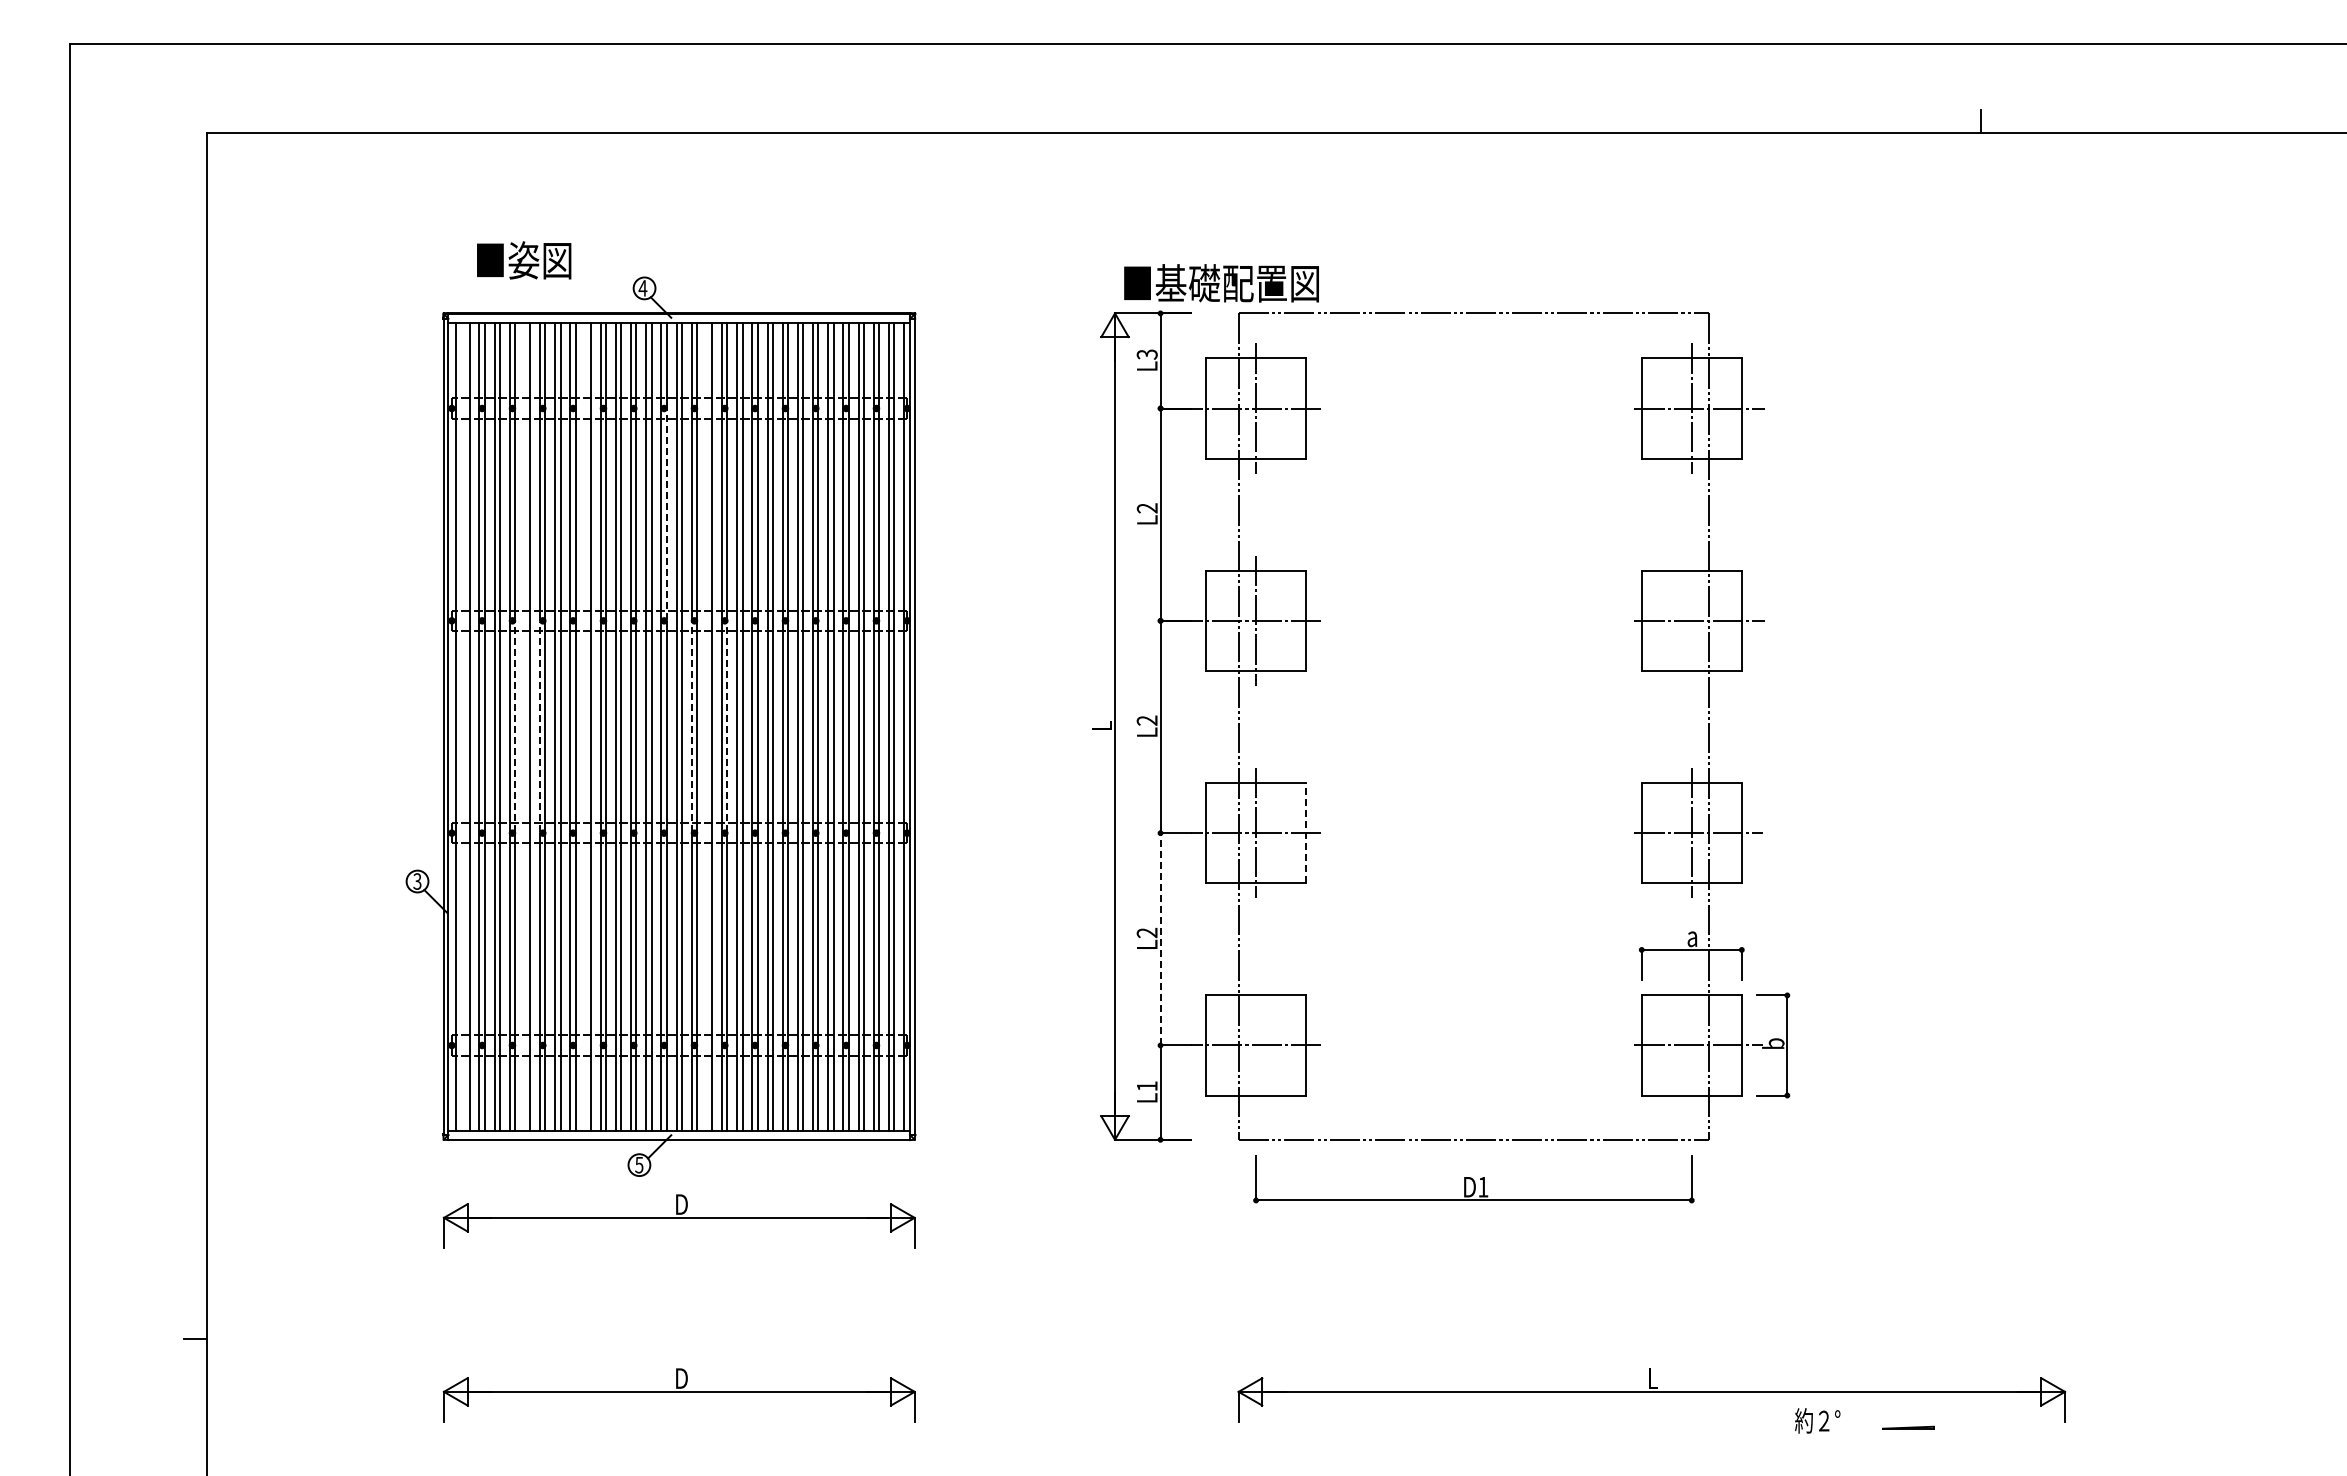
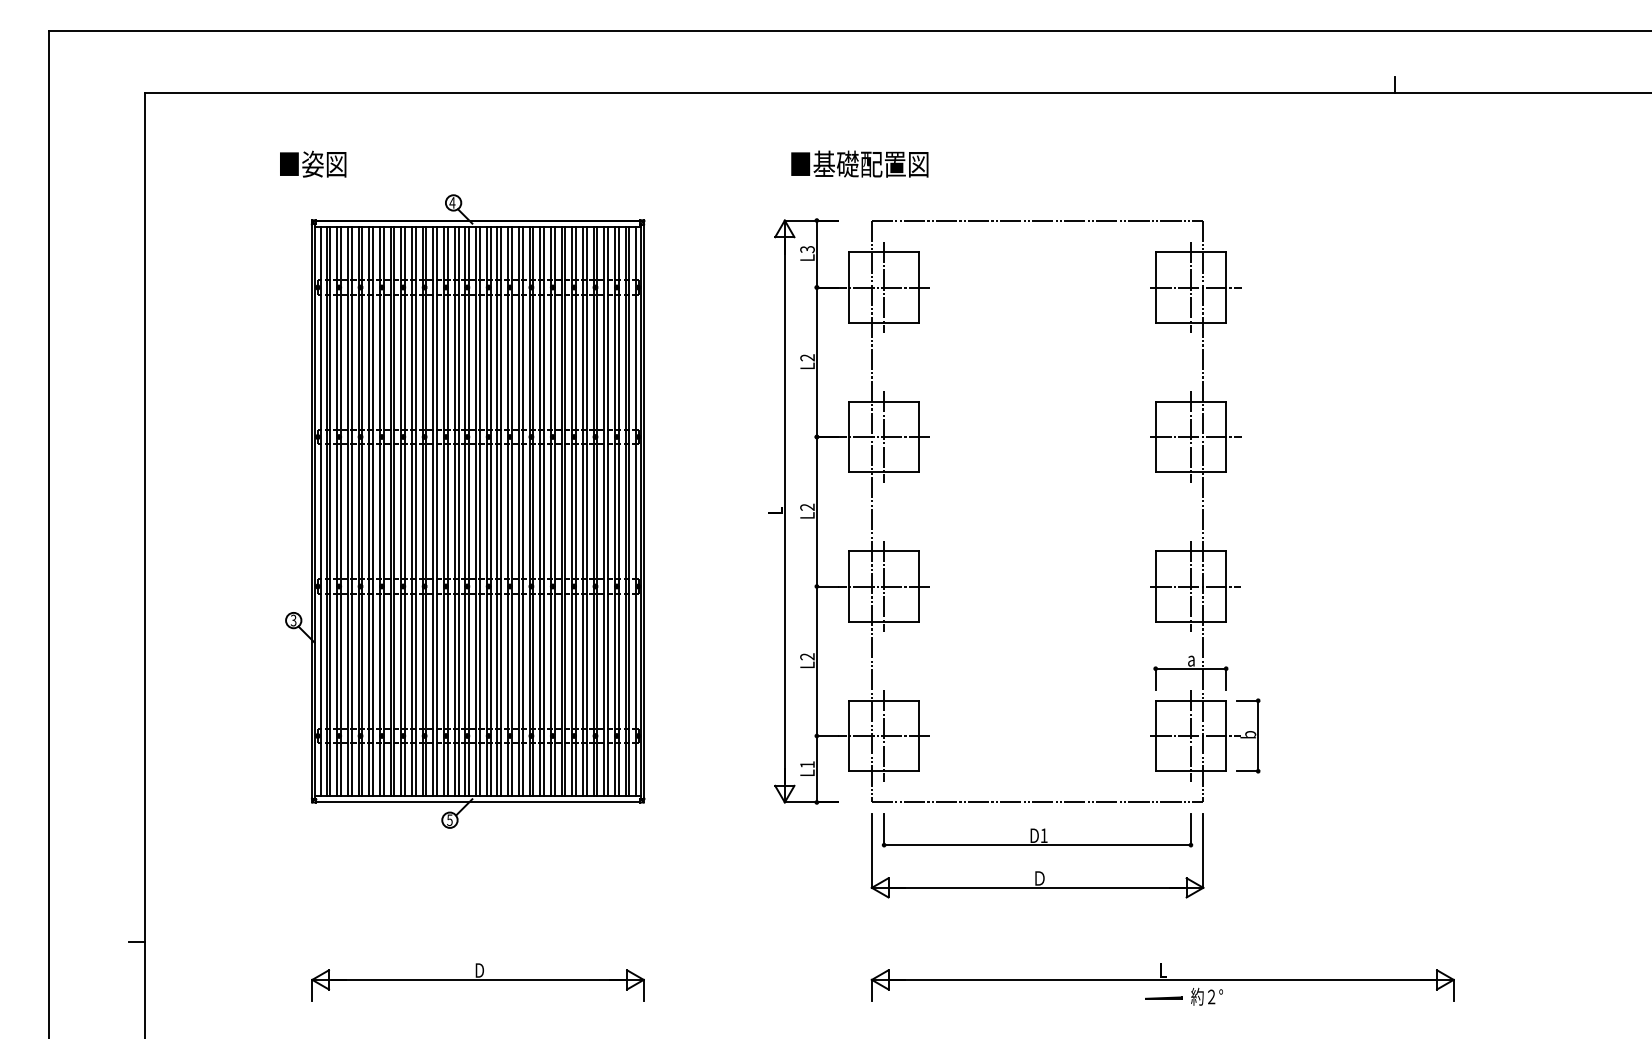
text: (524, 260) -> (313, 164), moved
text: (1221, 283) -> (859, 164), moved
line: (666, 514) -> (469, 362), dashed -> solid
line: (1691, 620) -> (1190, 436), added
line: (464, 726) -> (326, 511), added
line: (515, 726) -> (362, 511), dashed -> solid
line: (524, 726) -> (369, 511), added
line: (540, 726) -> (380, 511), dashed -> solid
line: (585, 726) -> (411, 511), added
line: (691, 726) -> (486, 511), dashed -> solid
line: (706, 726) -> (497, 511), added
line: (727, 726) -> (511, 511), dashed -> solid
line: (1306, 832) -> (919, 586), dashed -> solid
line: (1160, 938) -> (816, 660), dashed -> solid
line: (1256, 1045) -> (884, 736), added
line: (1691, 1045) -> (1190, 736), added
part: (678, 1221) -> (477, 859), removed
part: (1473, 1237) -> (1037, 871), added
text: (1817, 1420) -> (1206, 996), moved
line: (1908, 1427) -> (1163, 997), moved

